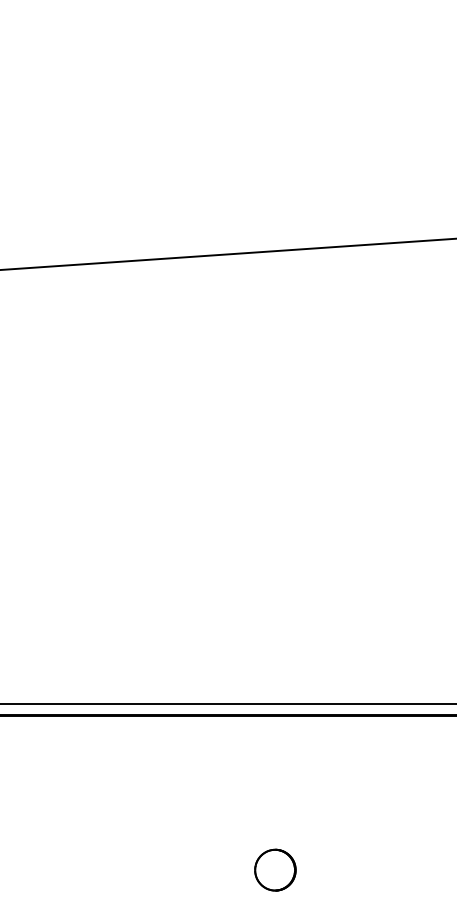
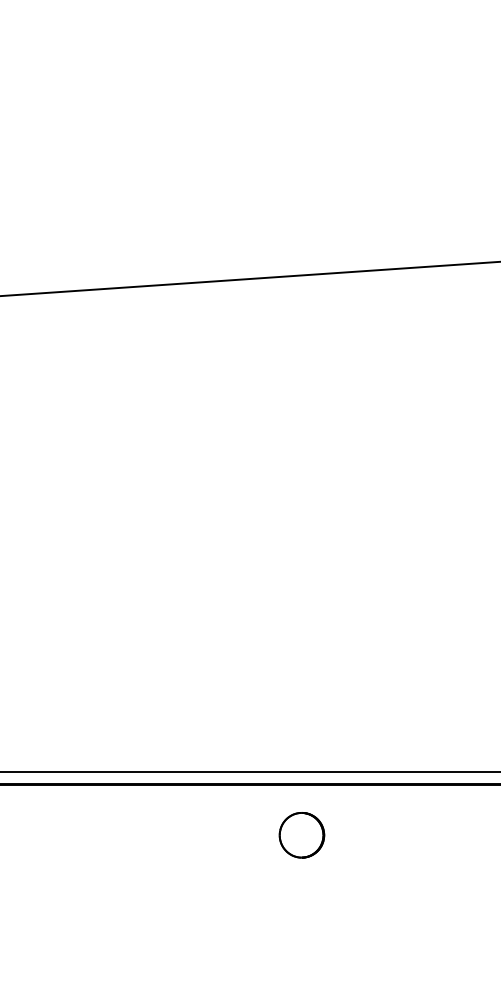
part: (275, 870) -> (301, 835), moved

